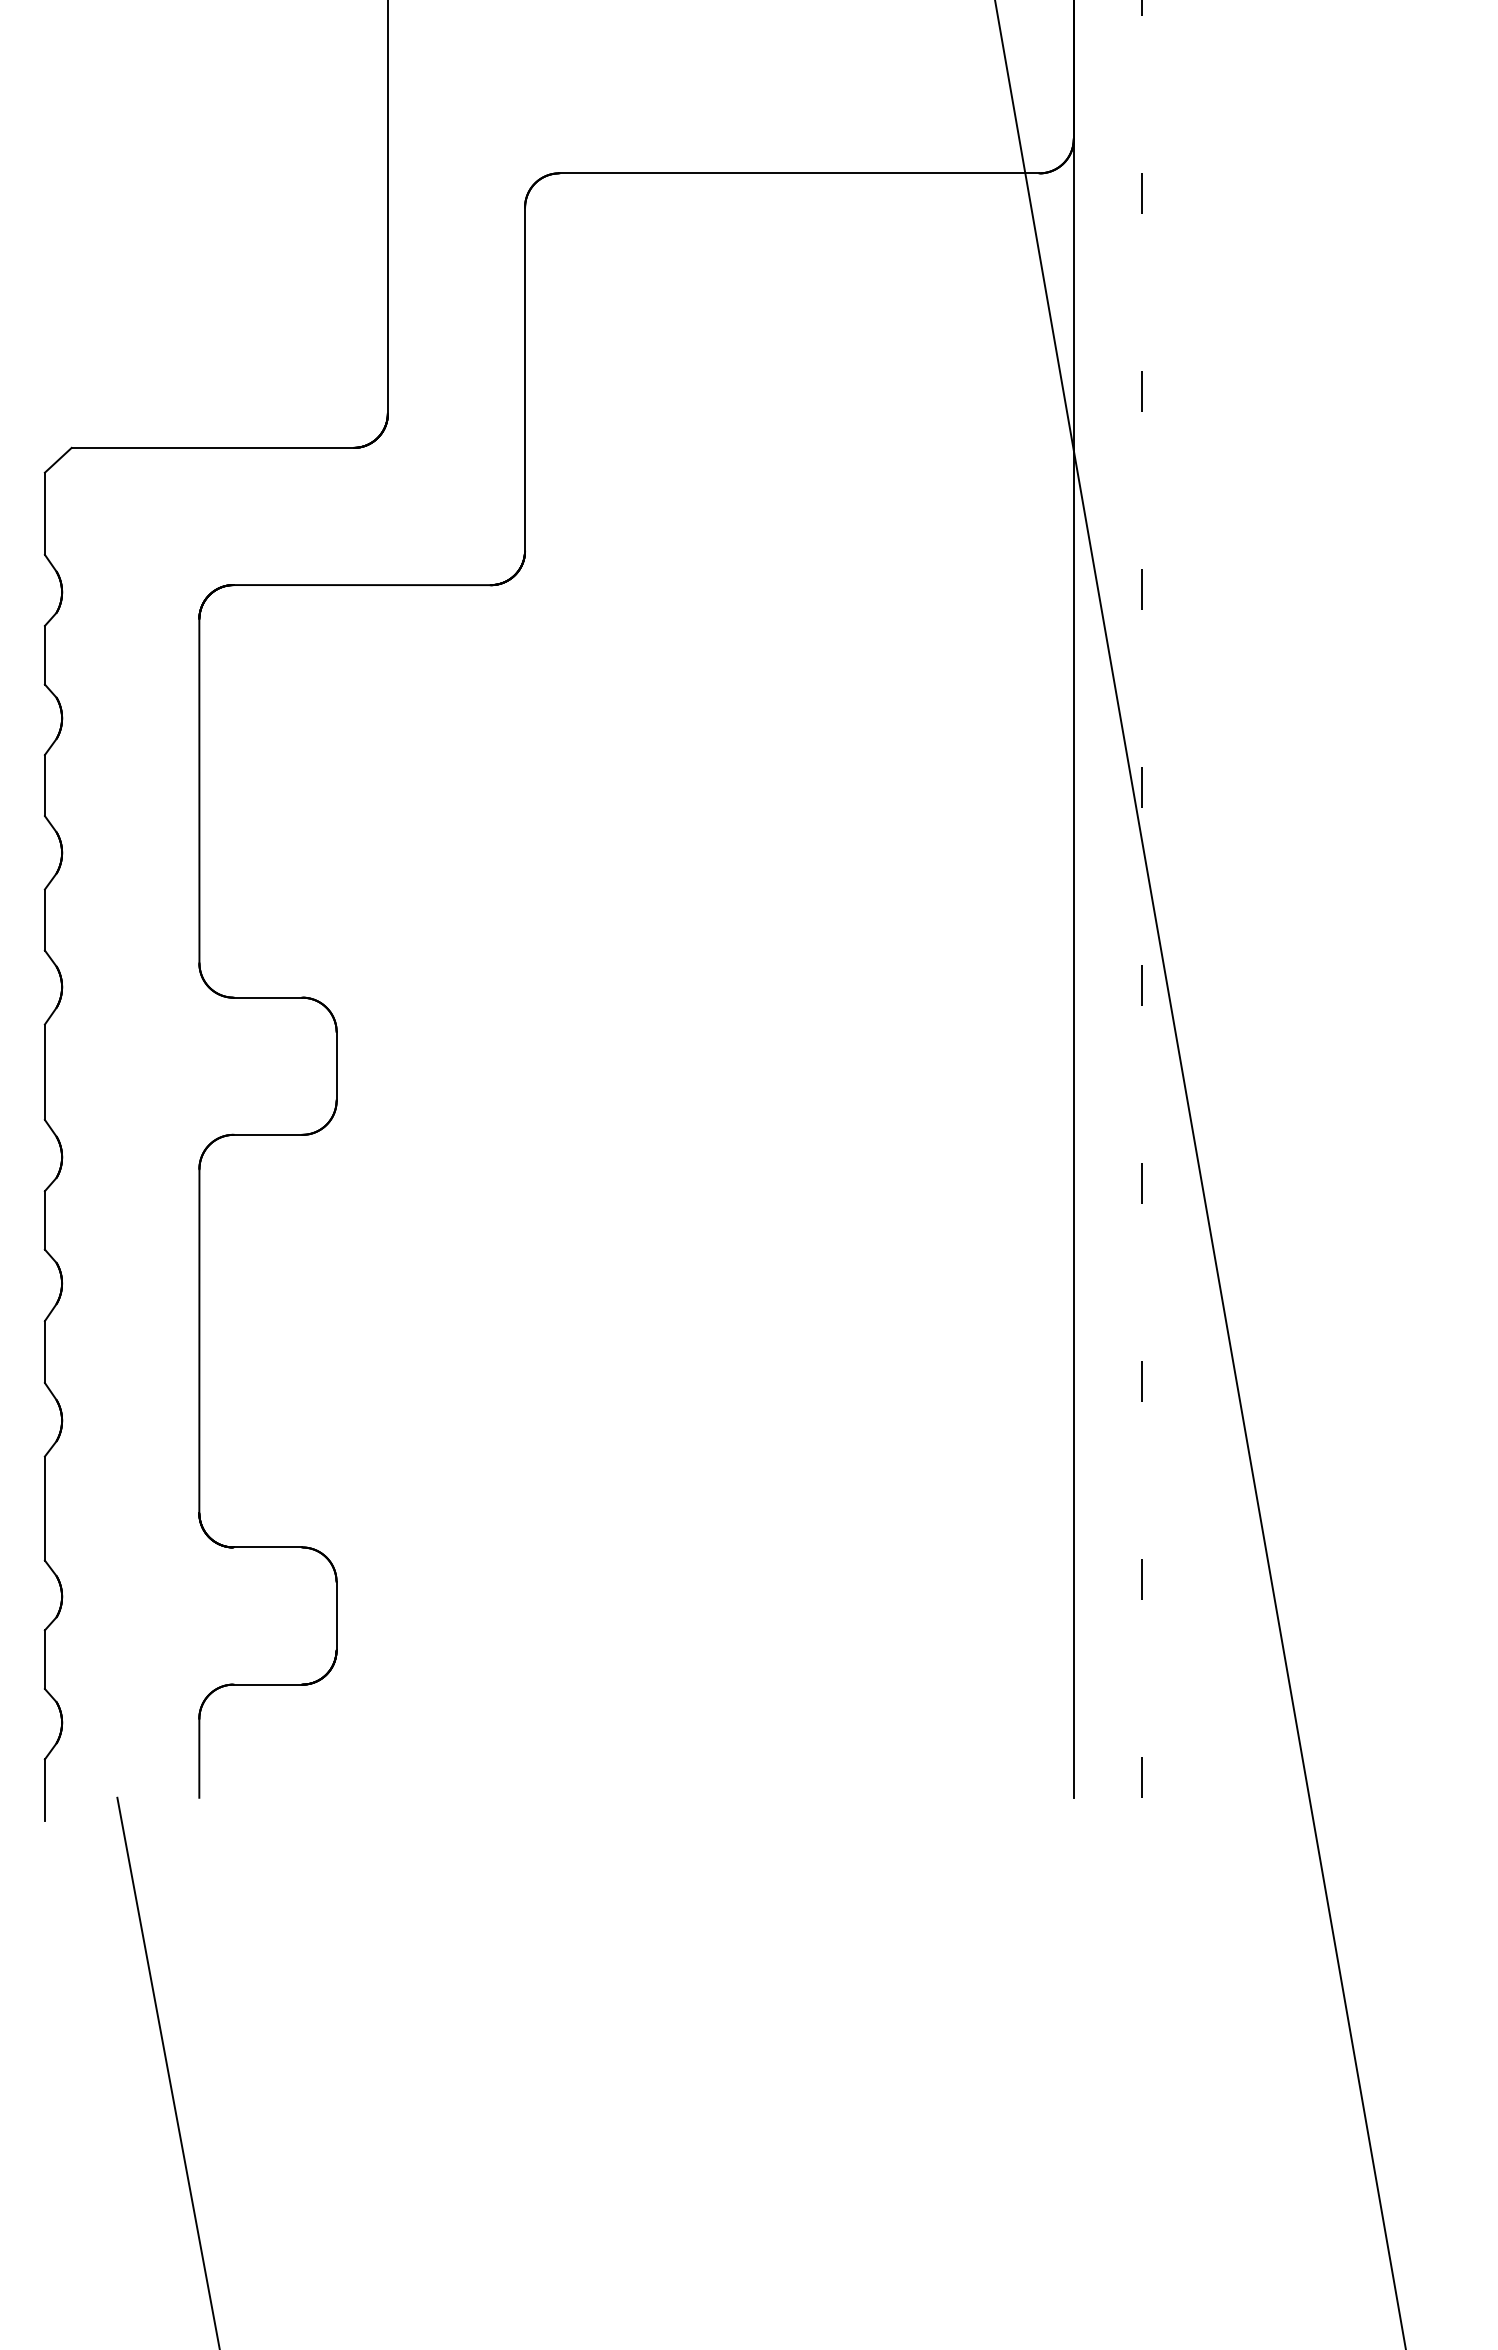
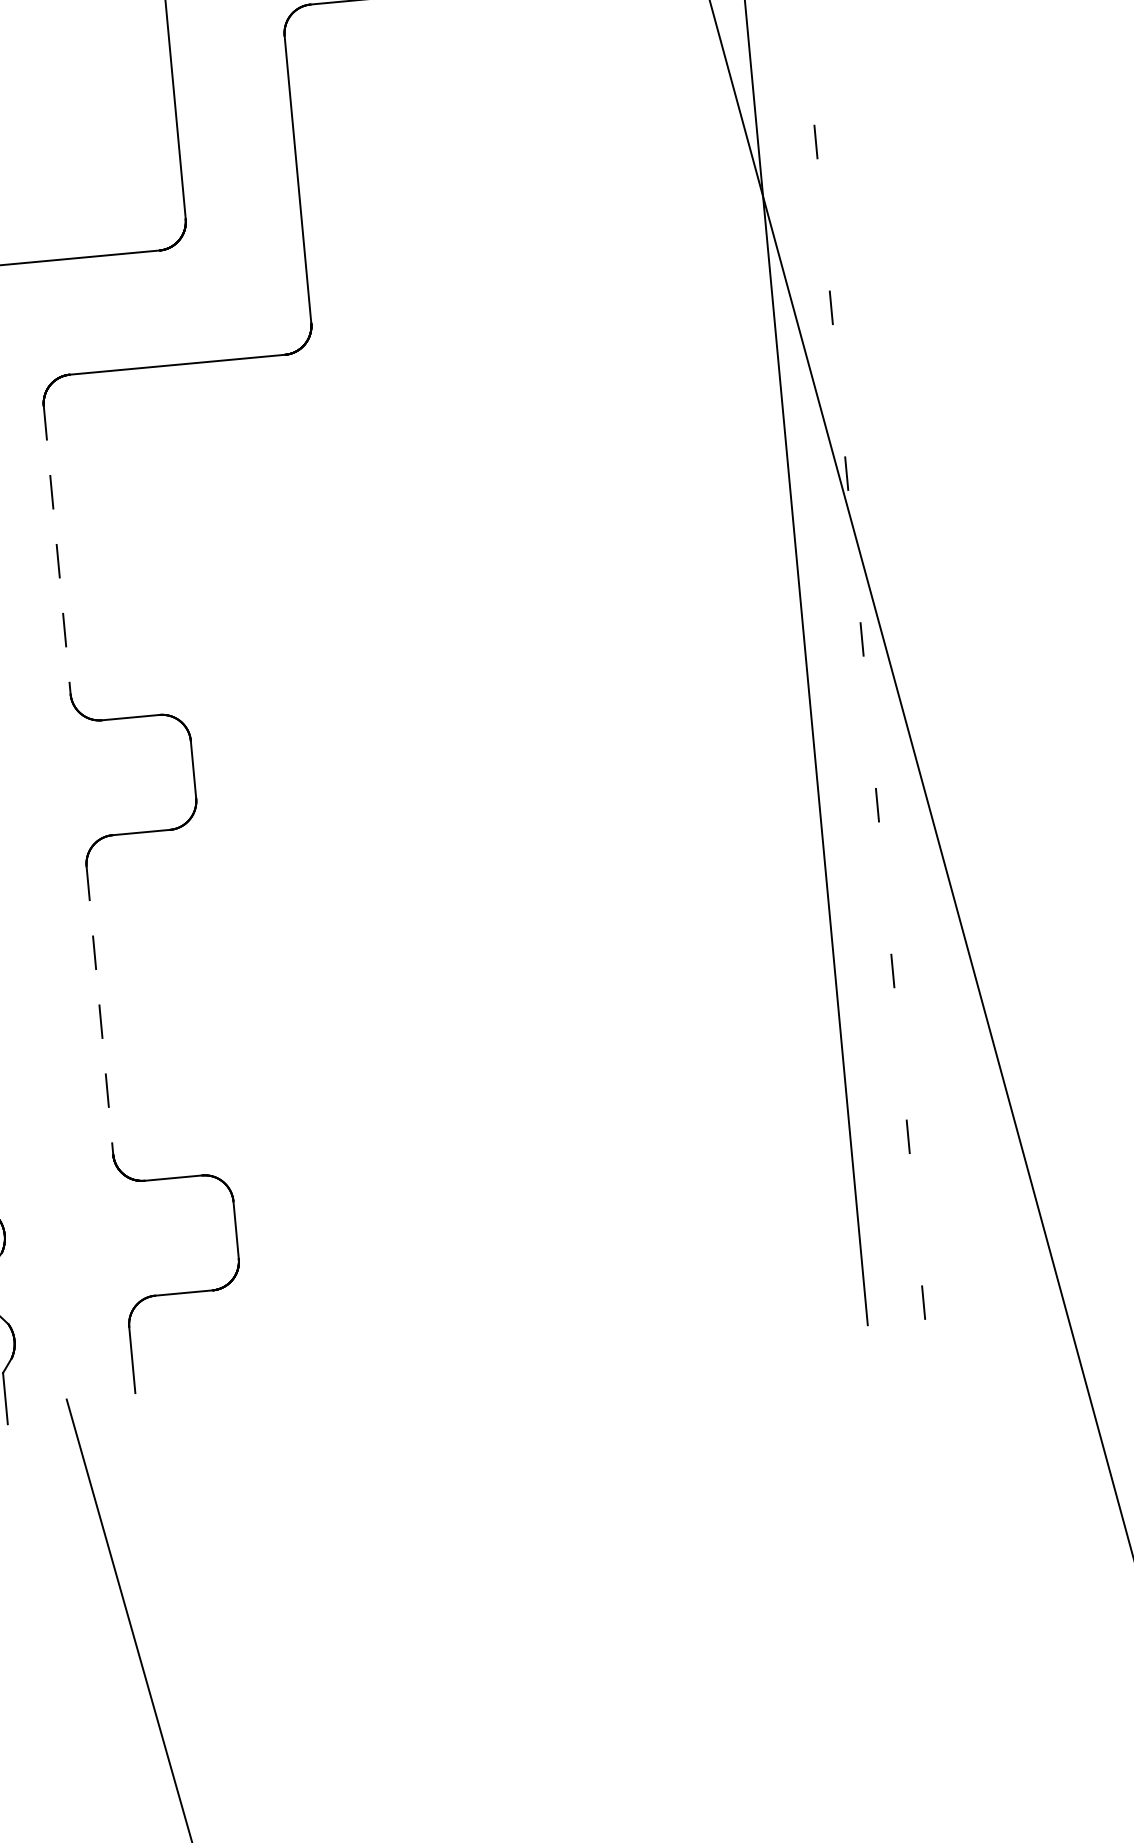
line: (199, 791) -> (57, 550), solid -> dashed
line: (199, 1341) -> (100, 1010), solid -> dashed

